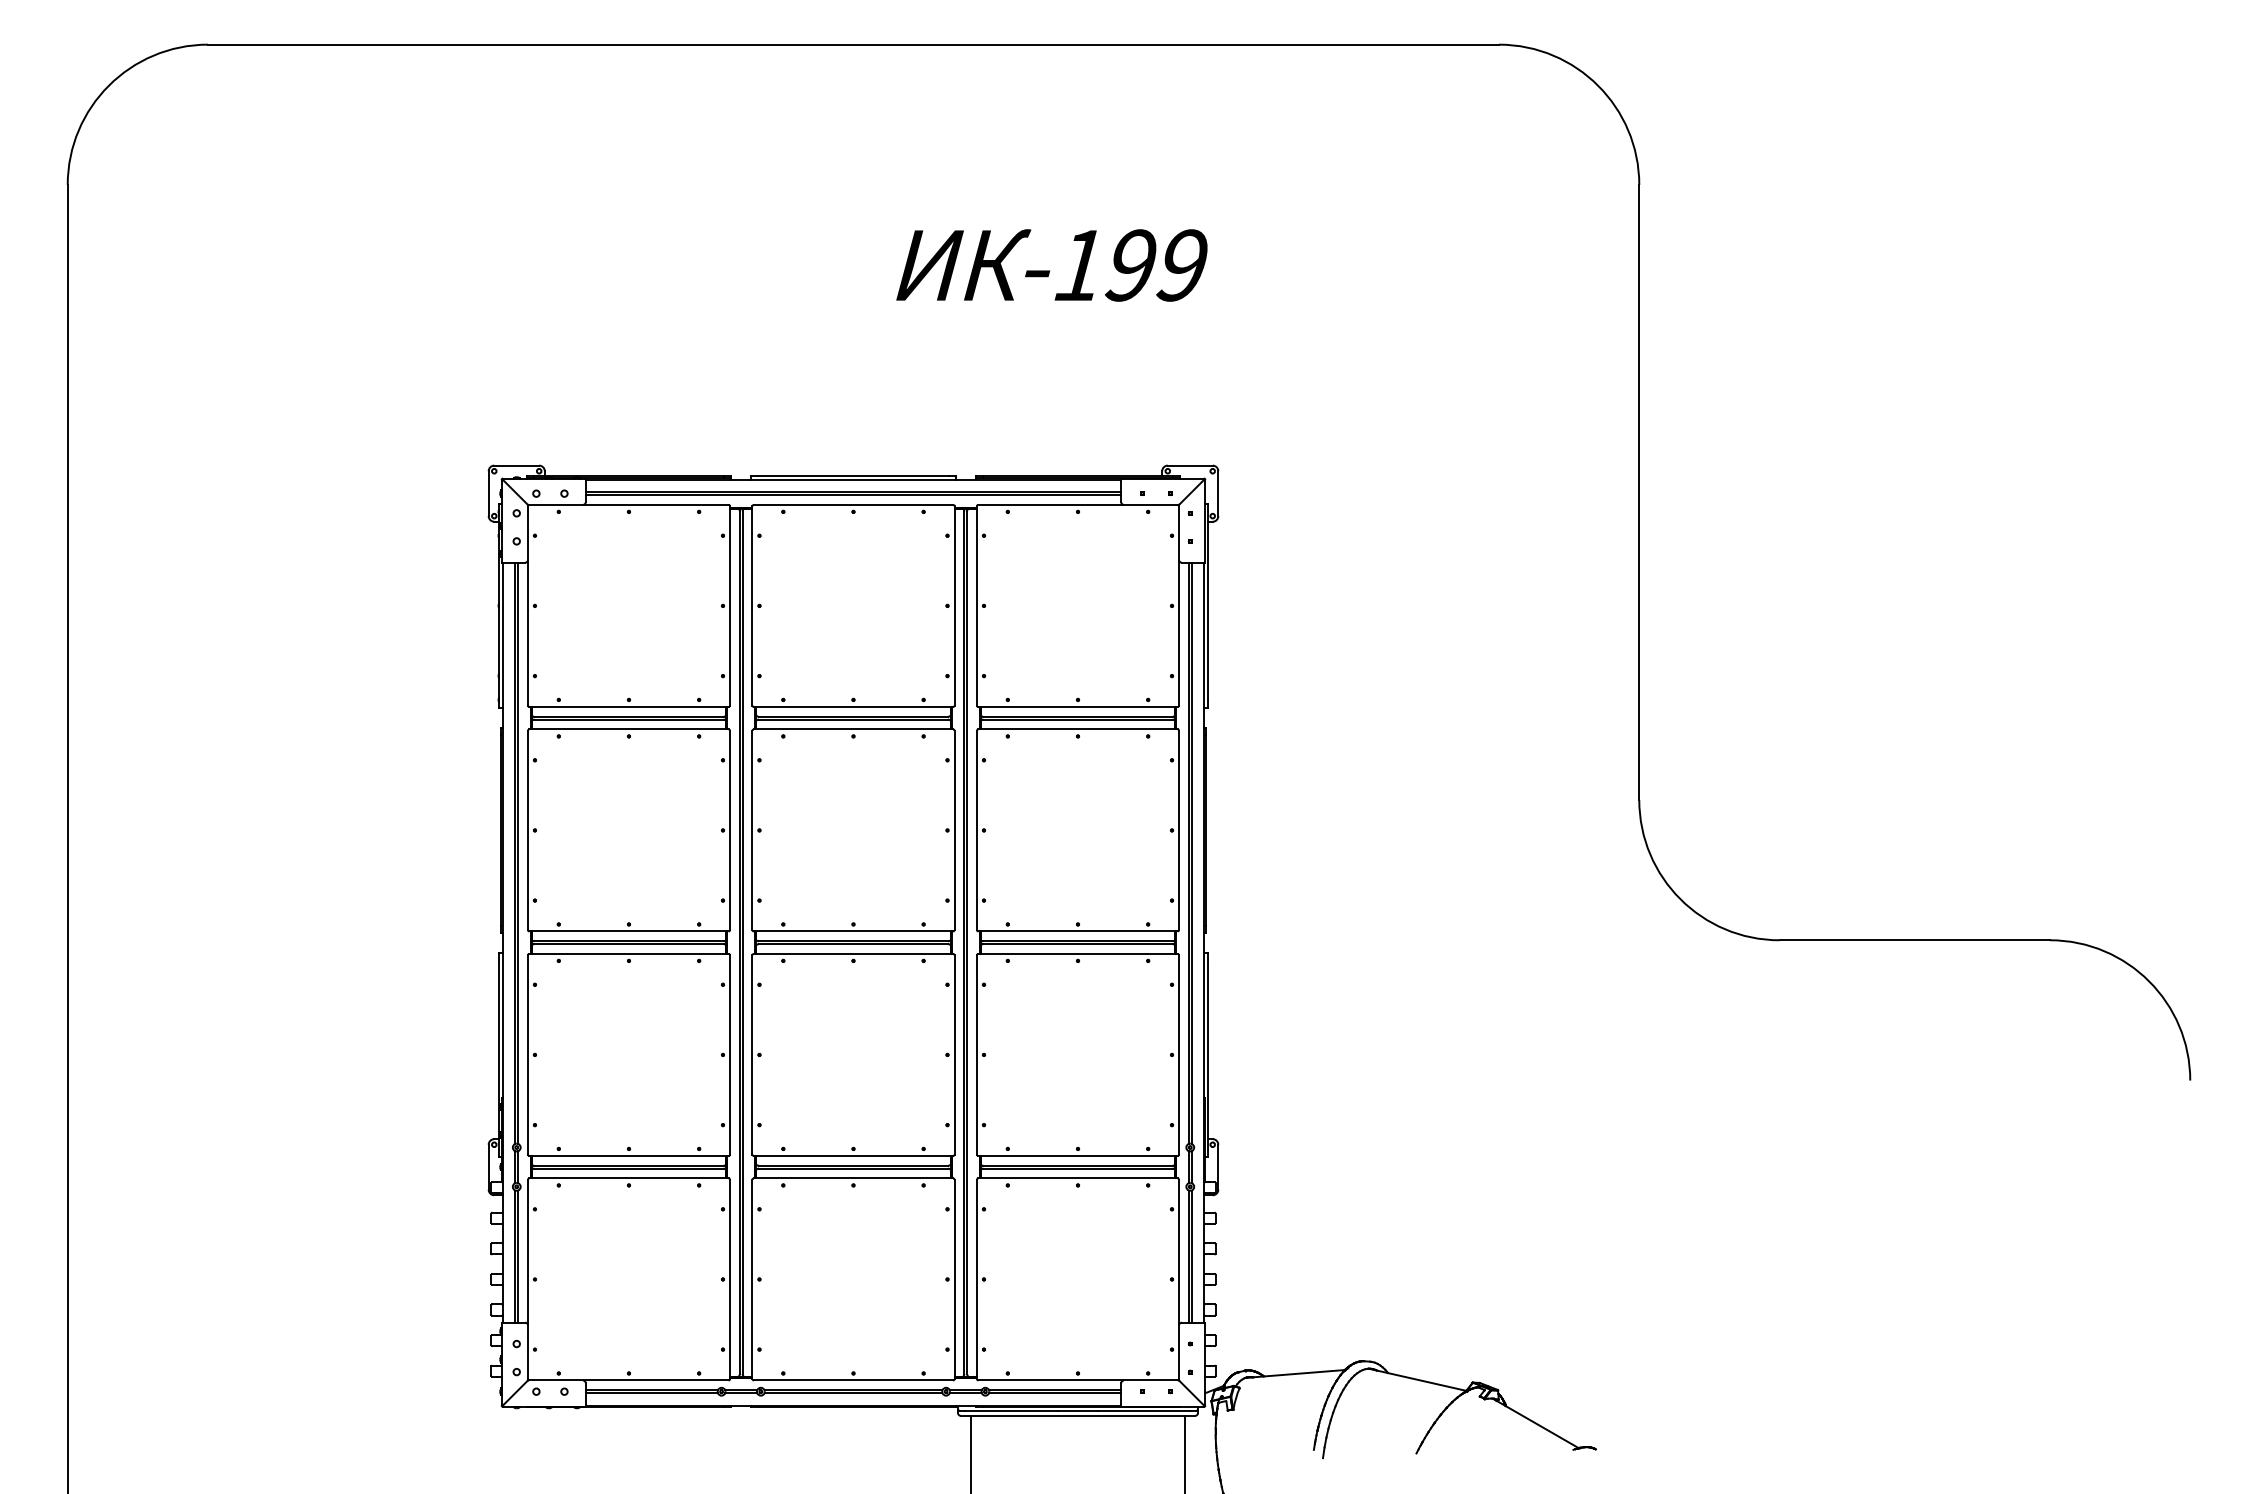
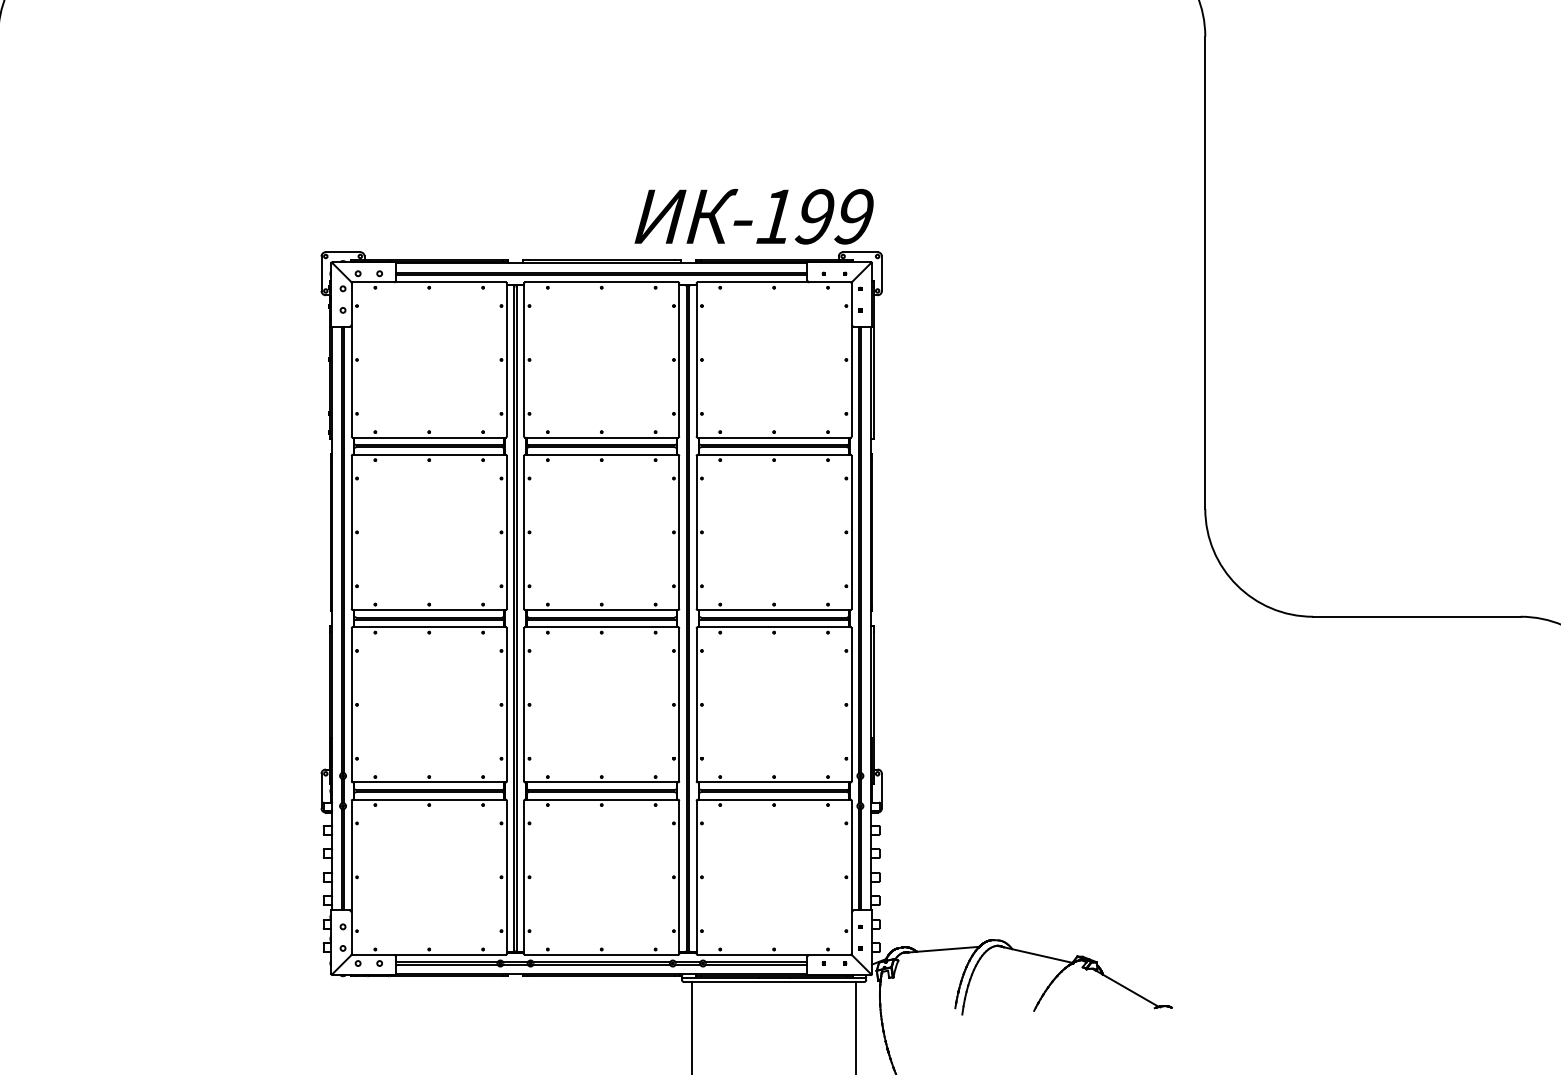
text: (1051, 265) -> (753, 216), moved

